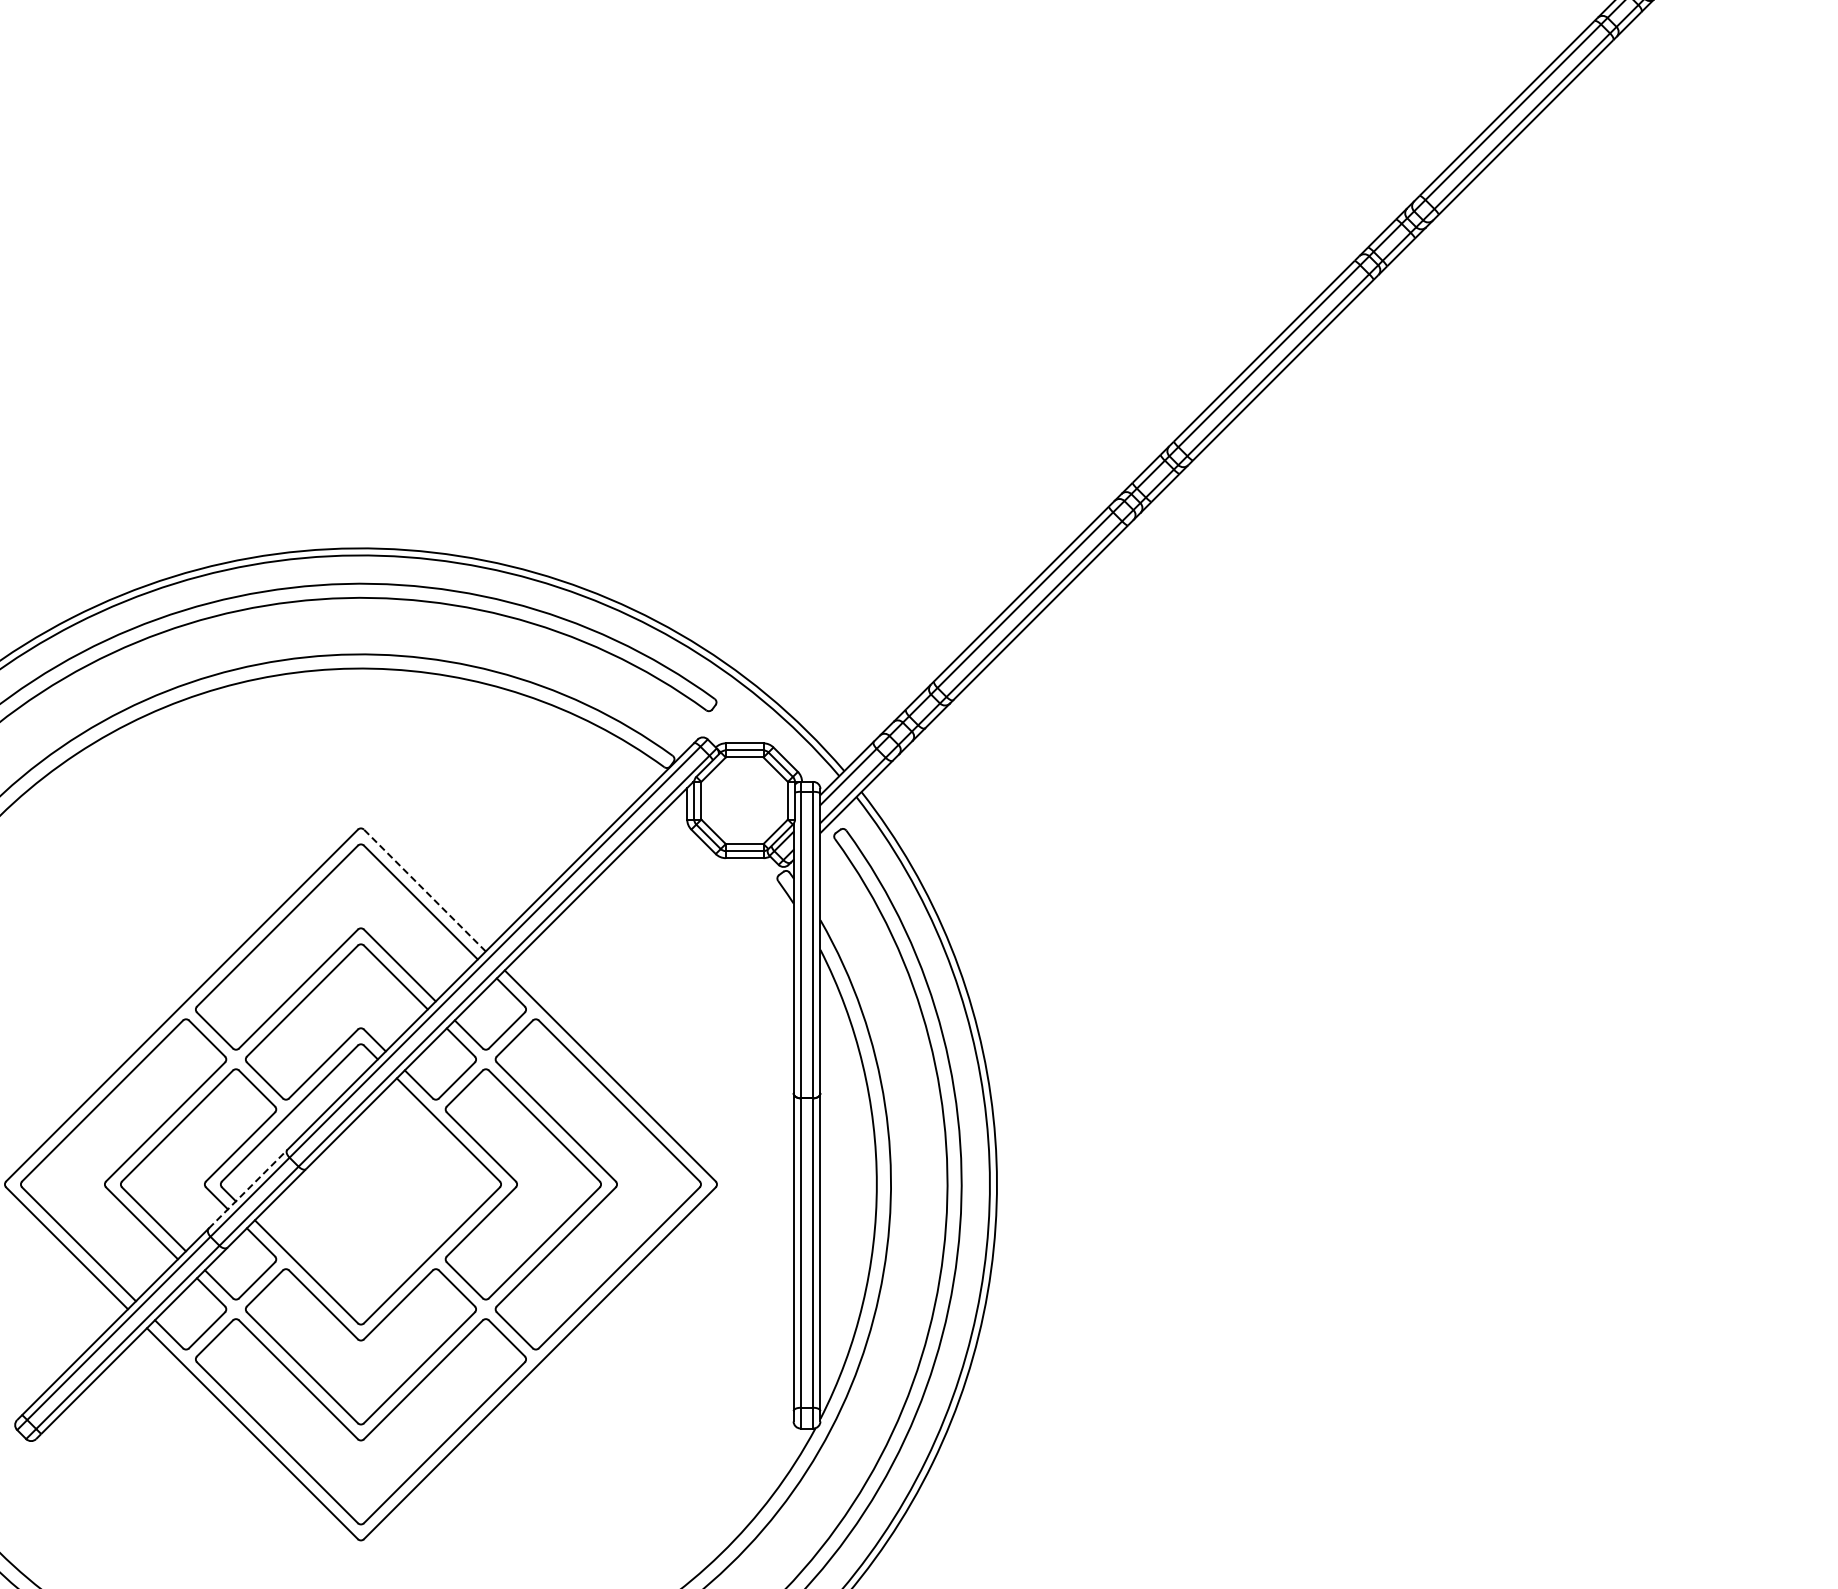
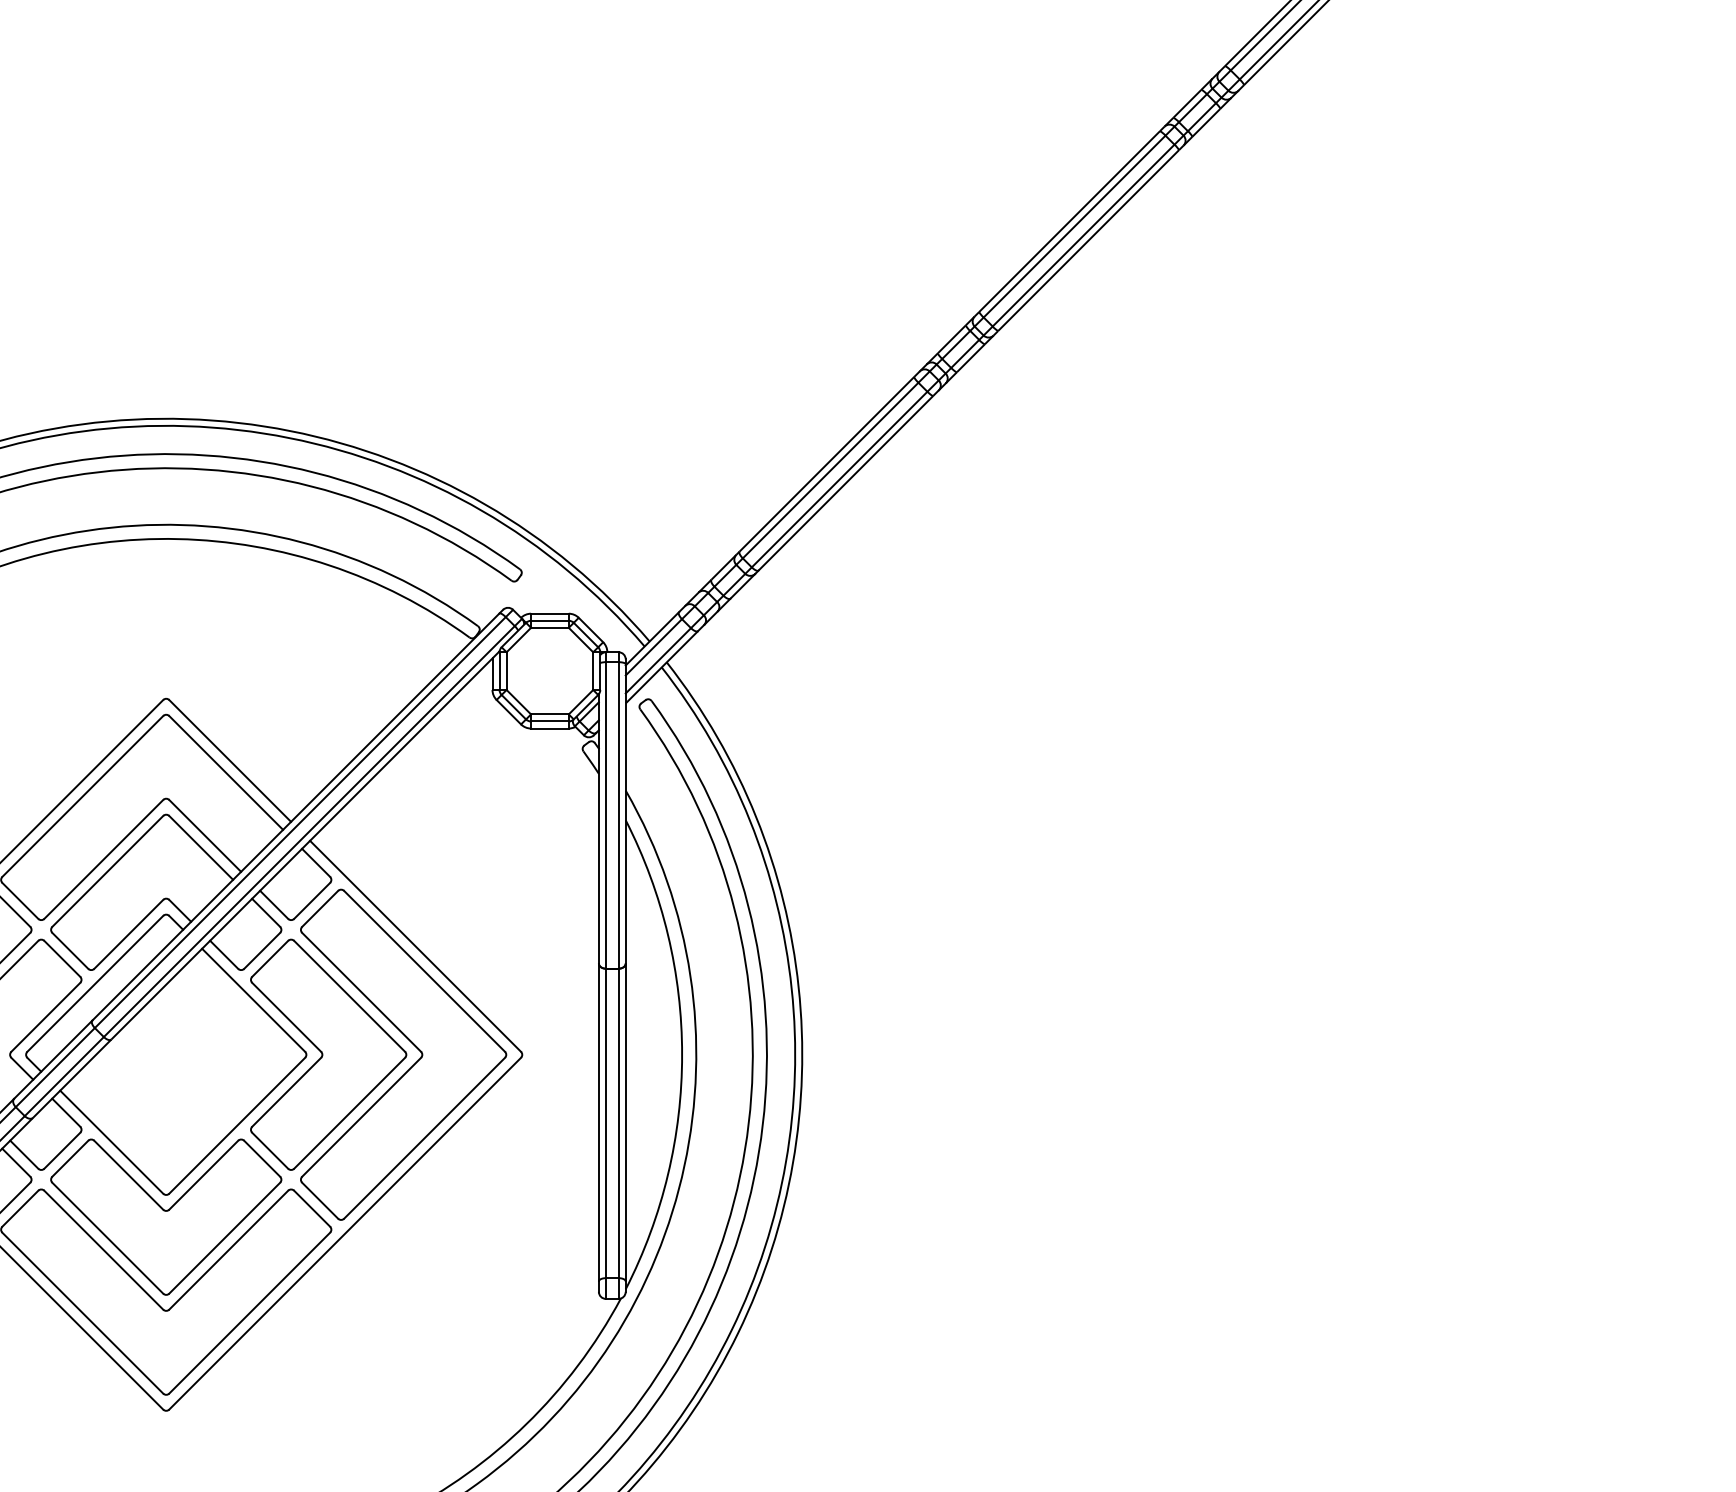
line: (424, 890) -> (229, 760), dashed -> solid
line: (248, 1188) -> (53, 1058), dashed -> solid

